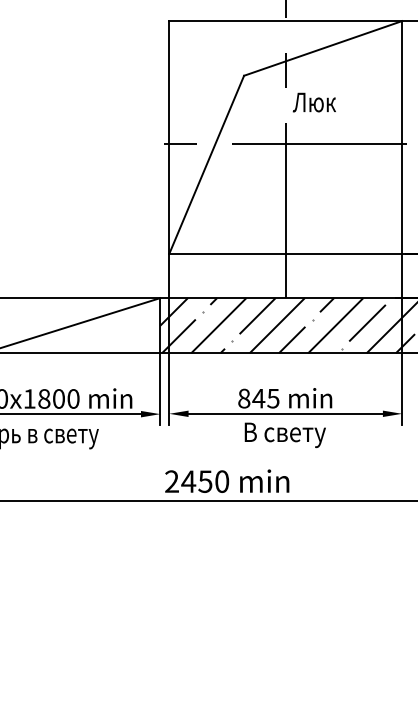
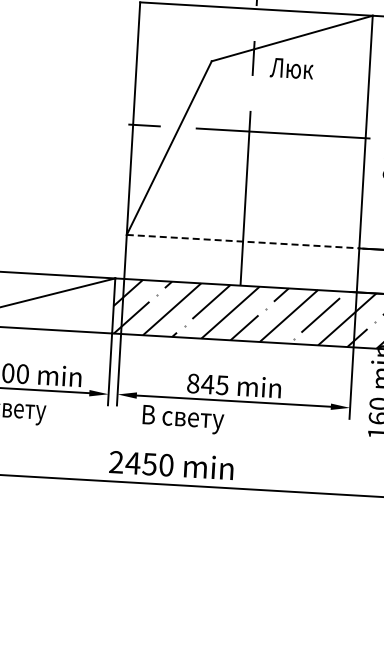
text: (313, 102) -> (290, 68), moved
line: (286, 254) -> (243, 242), solid -> dashed
text: (284, 435) -> (182, 419), moved

